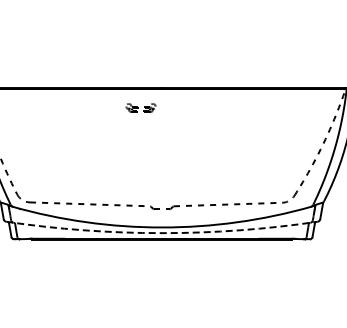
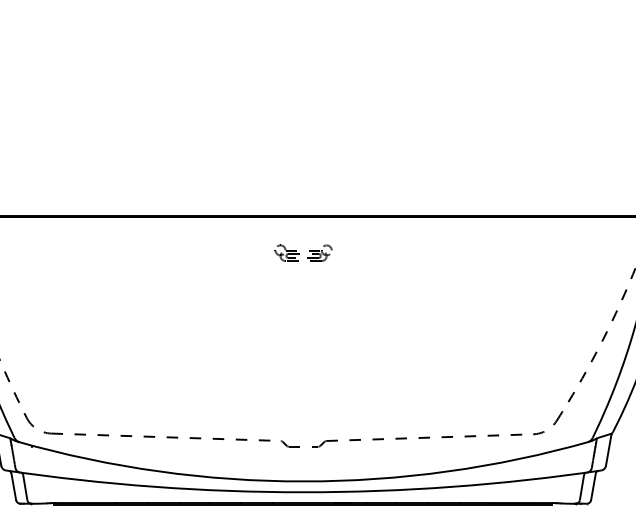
part: (140, 107) -> (302, 252), moved
arc: (161, 233) -> (302, 492), dashed -> solid

